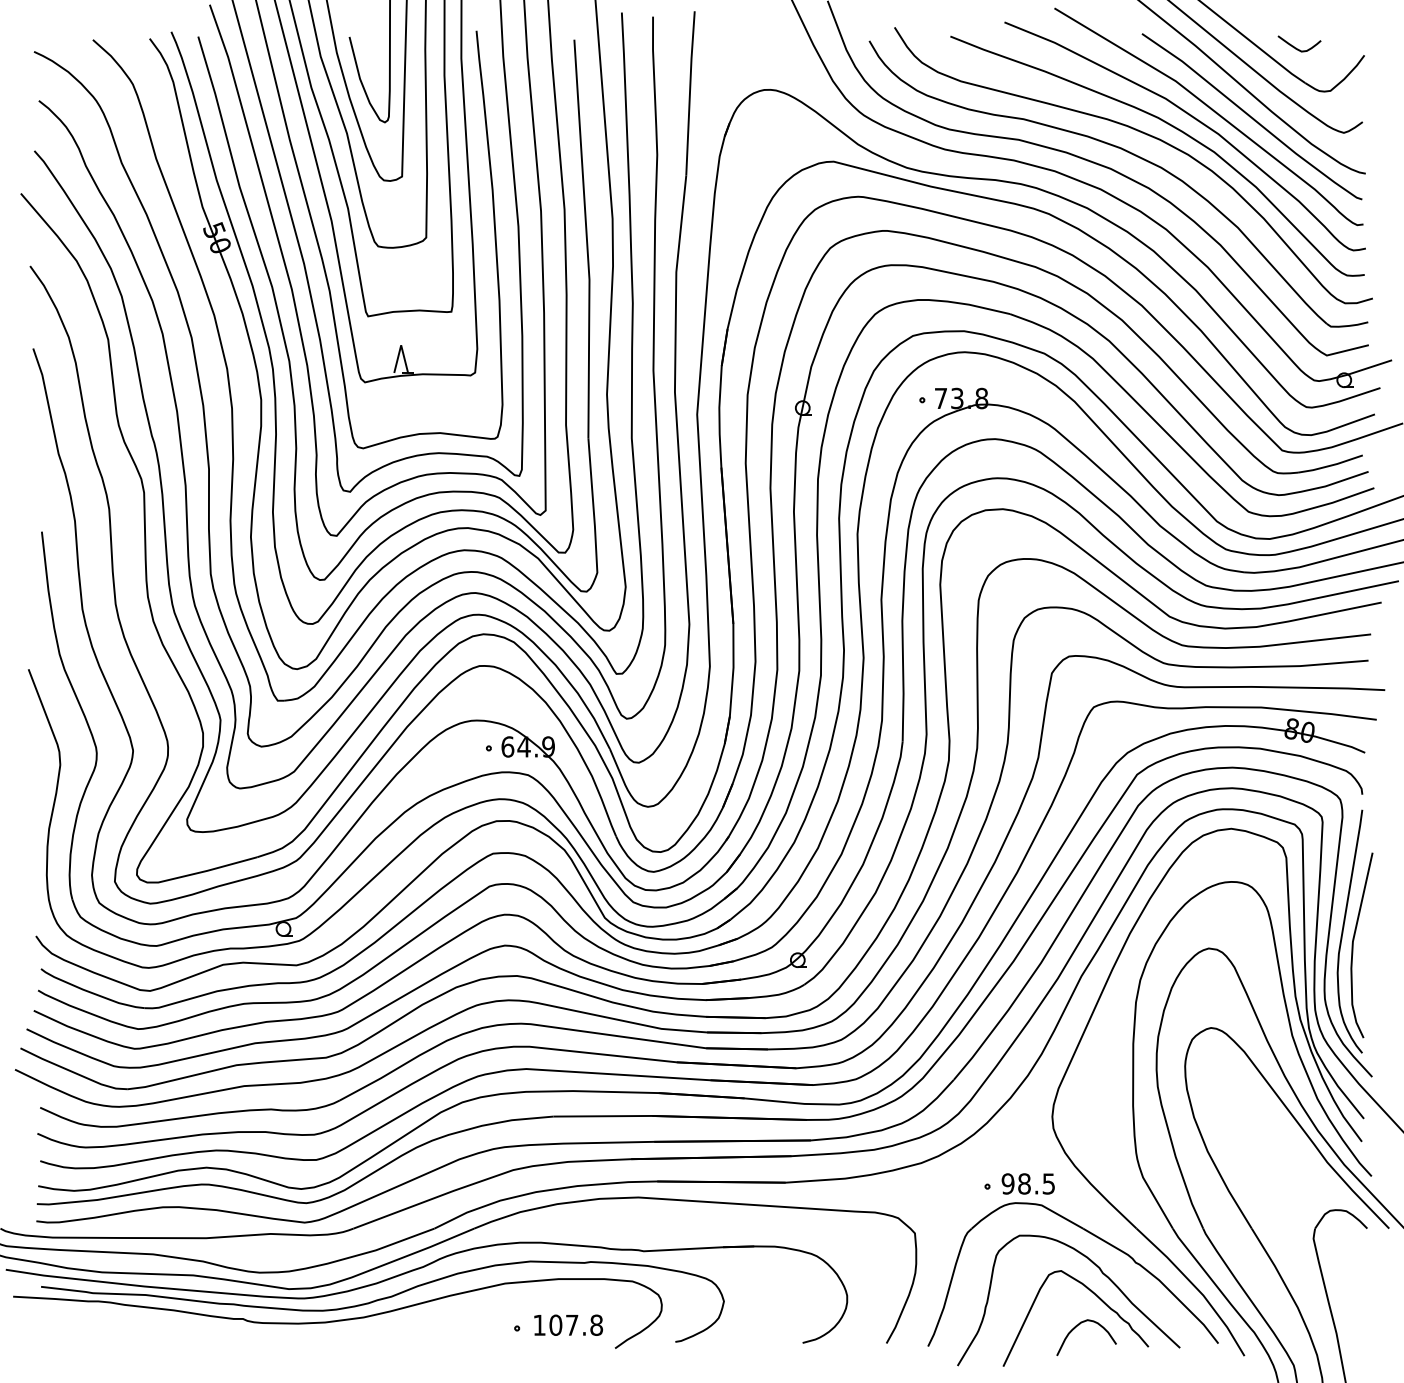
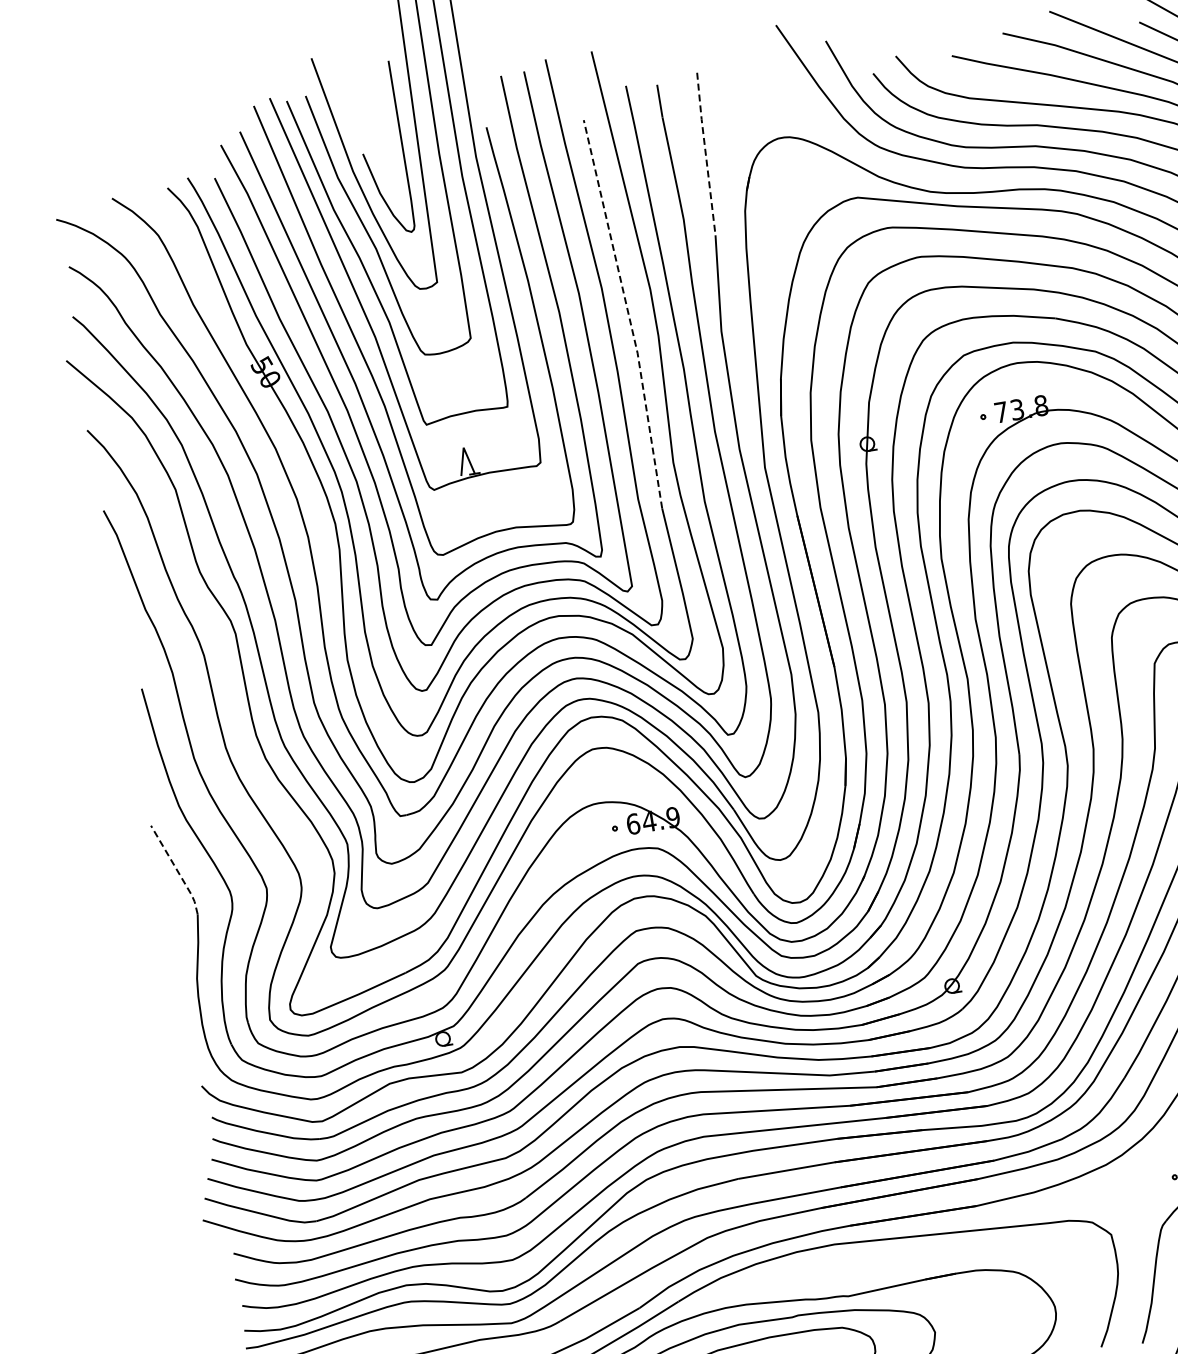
line: (689, 93) -> (705, 154), solid -> dashed
line: (586, 239) -> (628, 314), solid -> dashed
line: (47, 717) -> (177, 869), solid -> dashed

